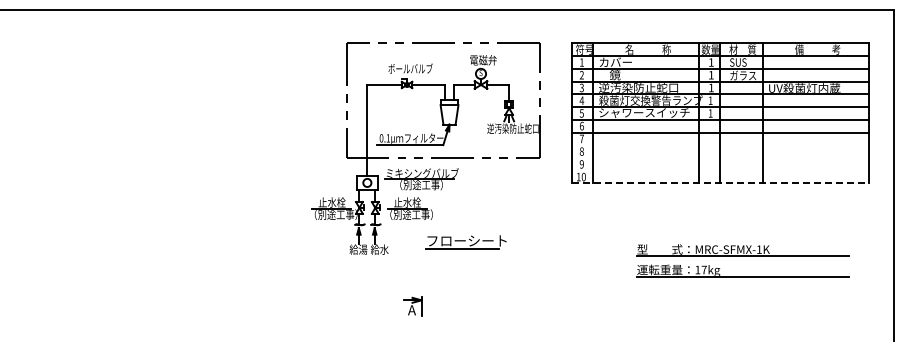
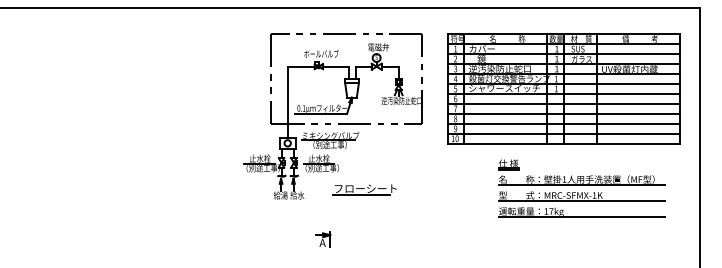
line: (720, 145) -> (564, 114), added
line: (720, 158) -> (564, 124), added
line: (720, 170) -> (564, 133), added
line: (720, 183) -> (564, 143), dashed -> solid
part: (742, 219) -> (581, 171), added

